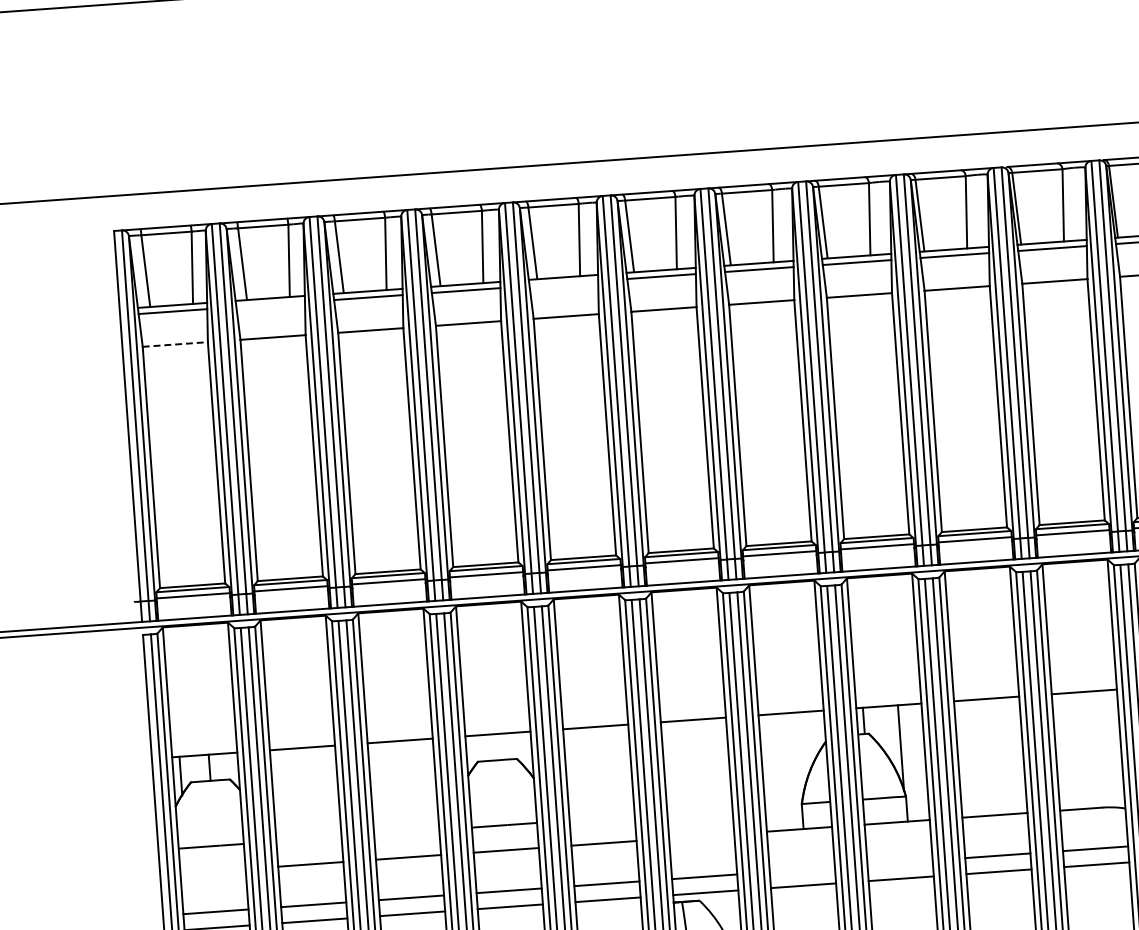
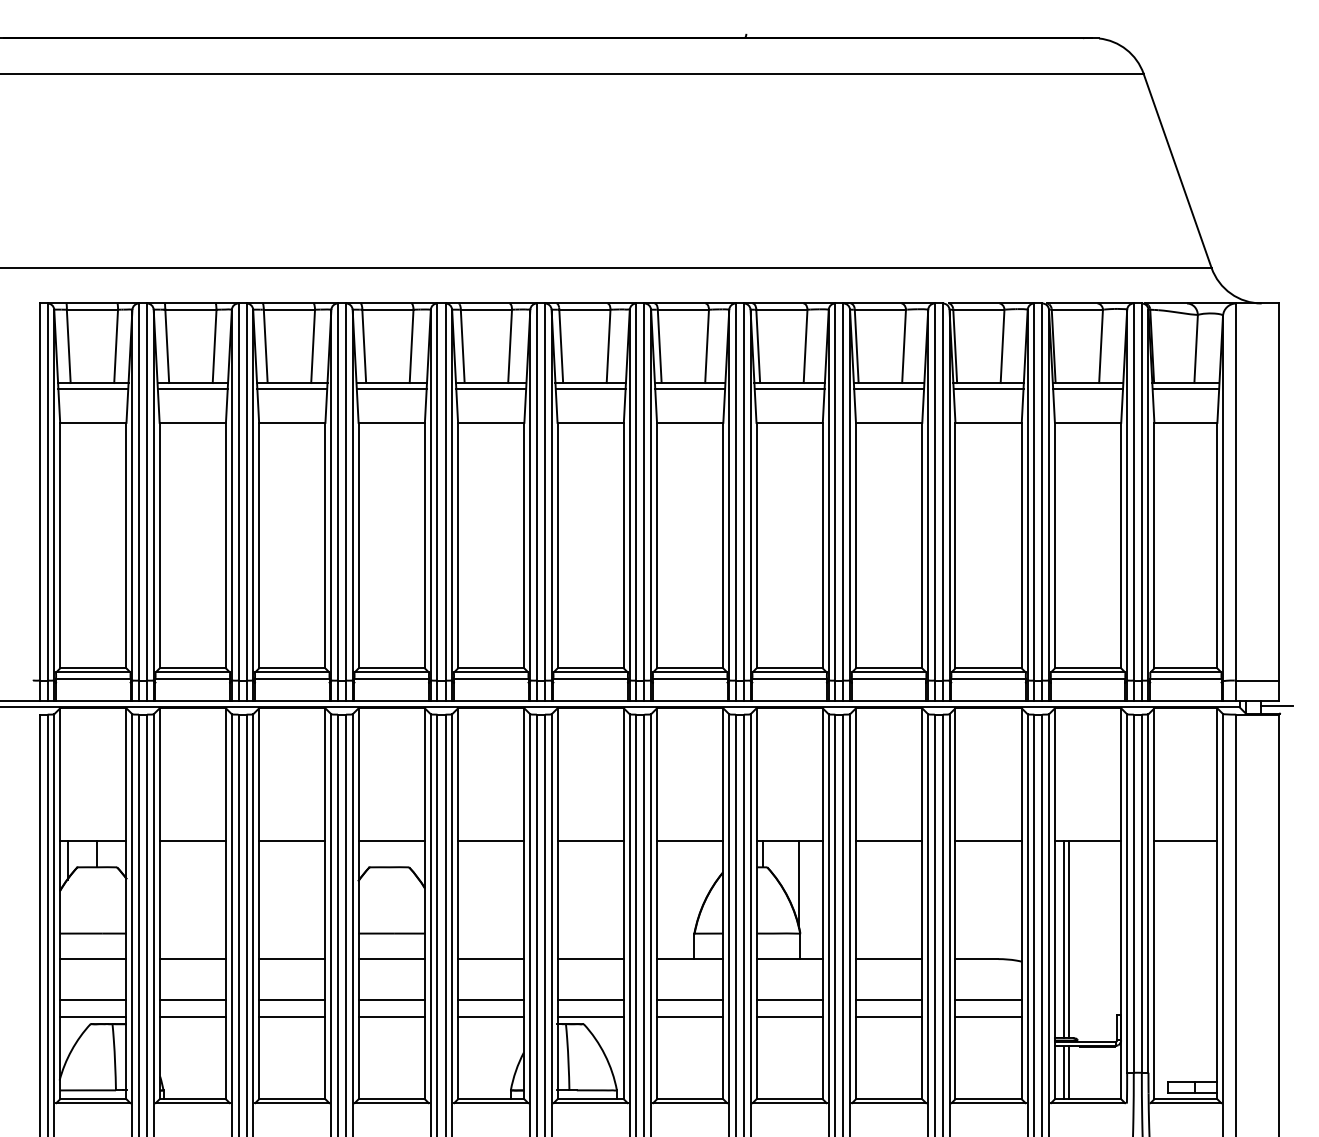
line: (564, 283) -> (491, 389), added
line: (270, 304) -> (192, 389), added
line: (175, 344) -> (93, 422), dashed -> solid
line: (701, 836) -> (590, 959), added
line: (899, 863) -> (789, 1000), added
line: (802, 869) -> (690, 1000), added
line: (213, 871) -> (93, 959), added

